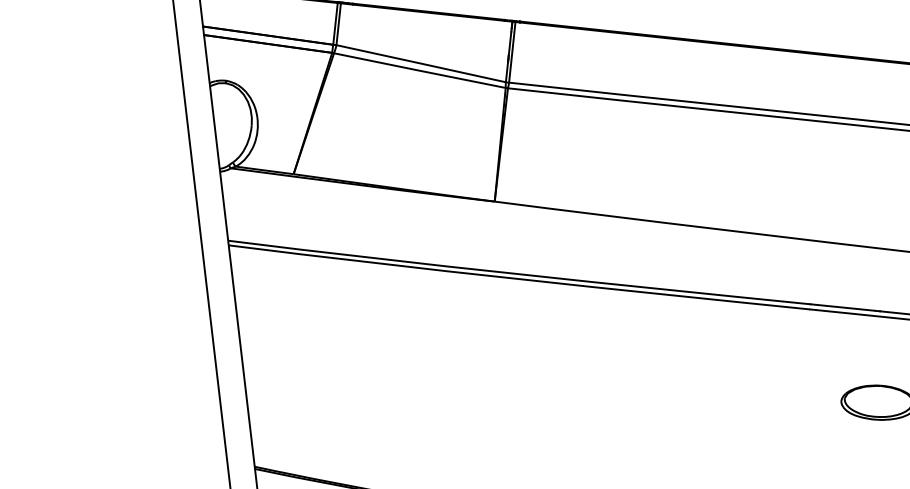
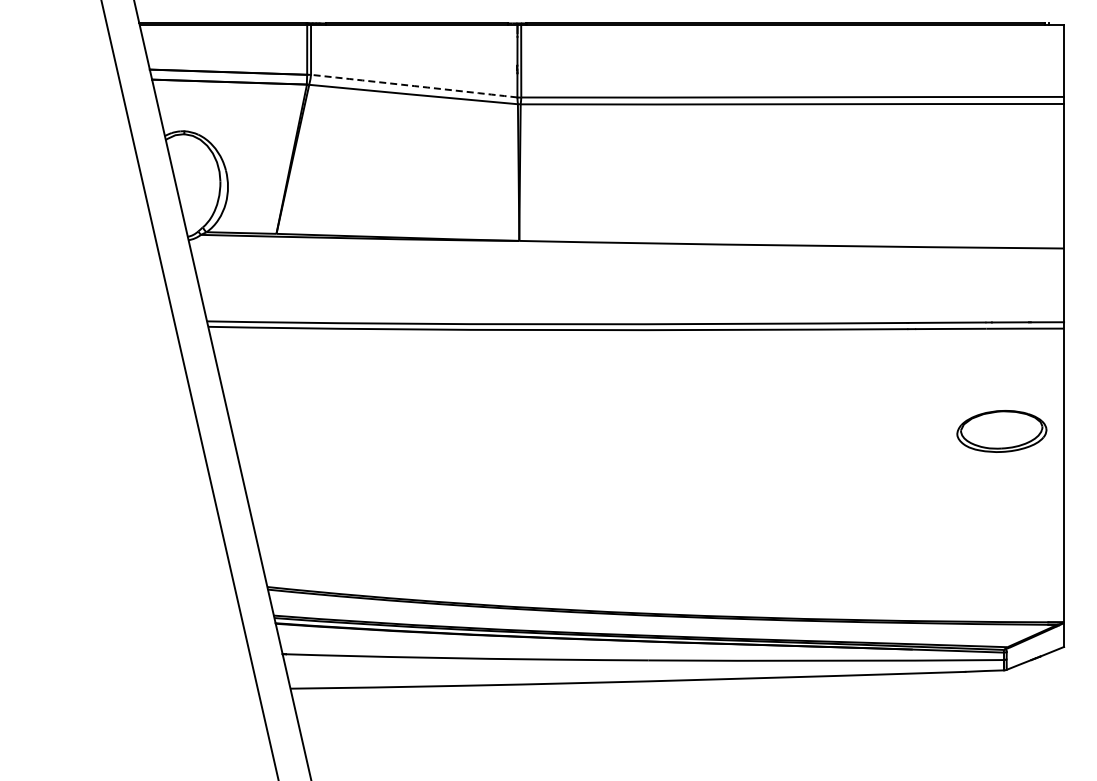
arc: (421, 64) -> (414, 86), solid -> dashed

